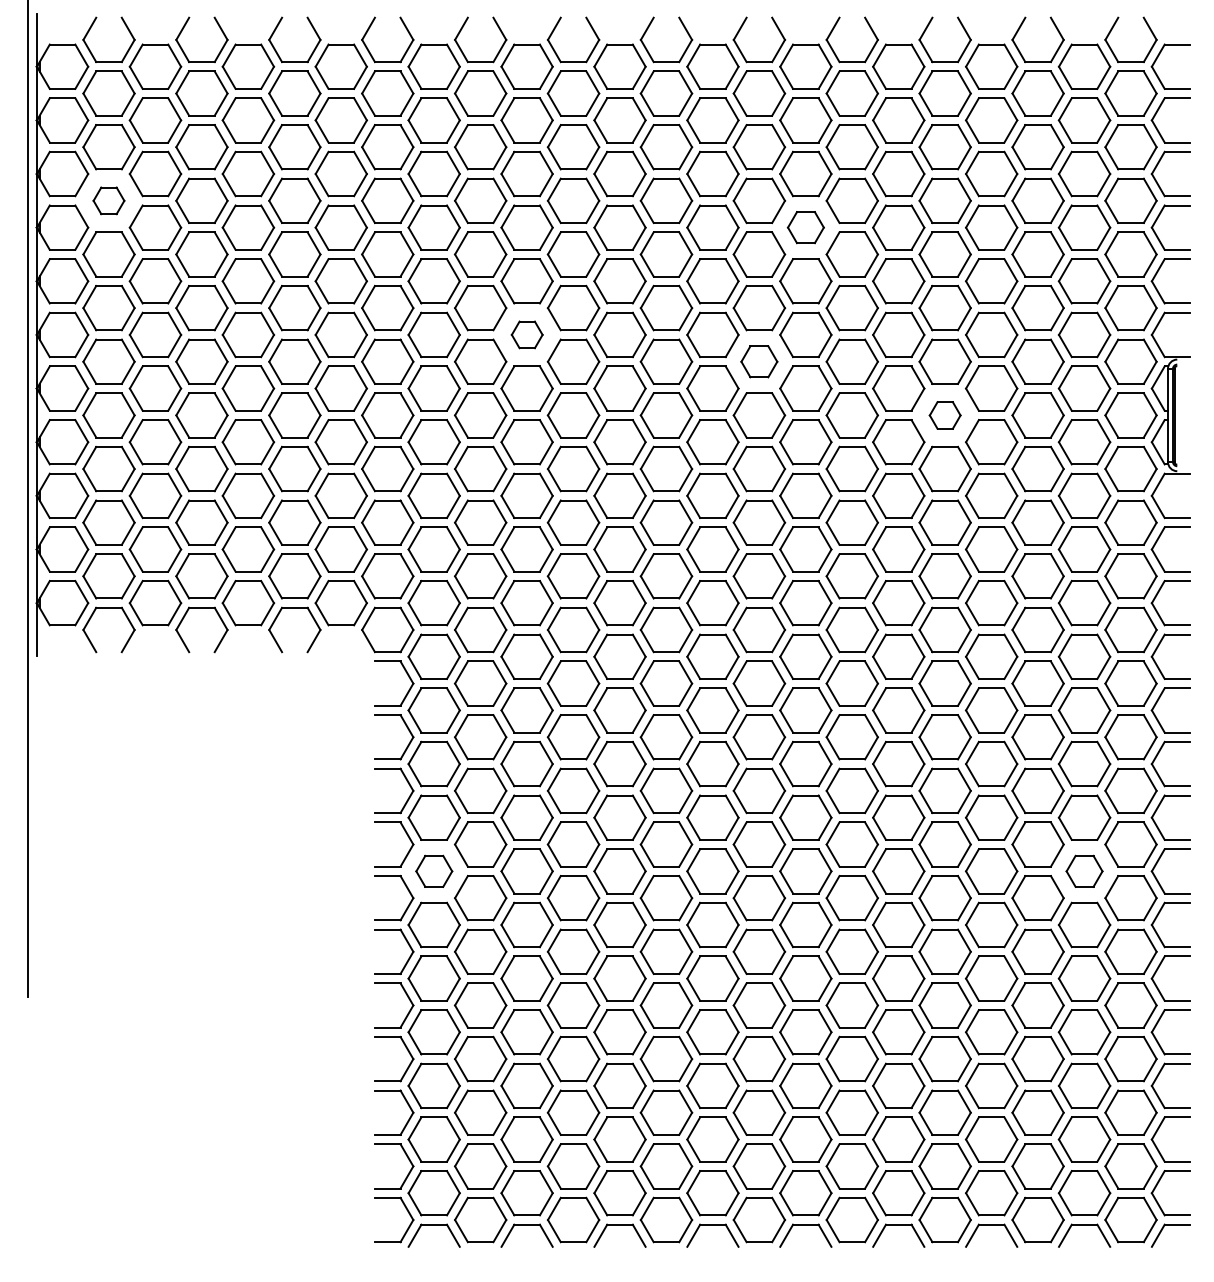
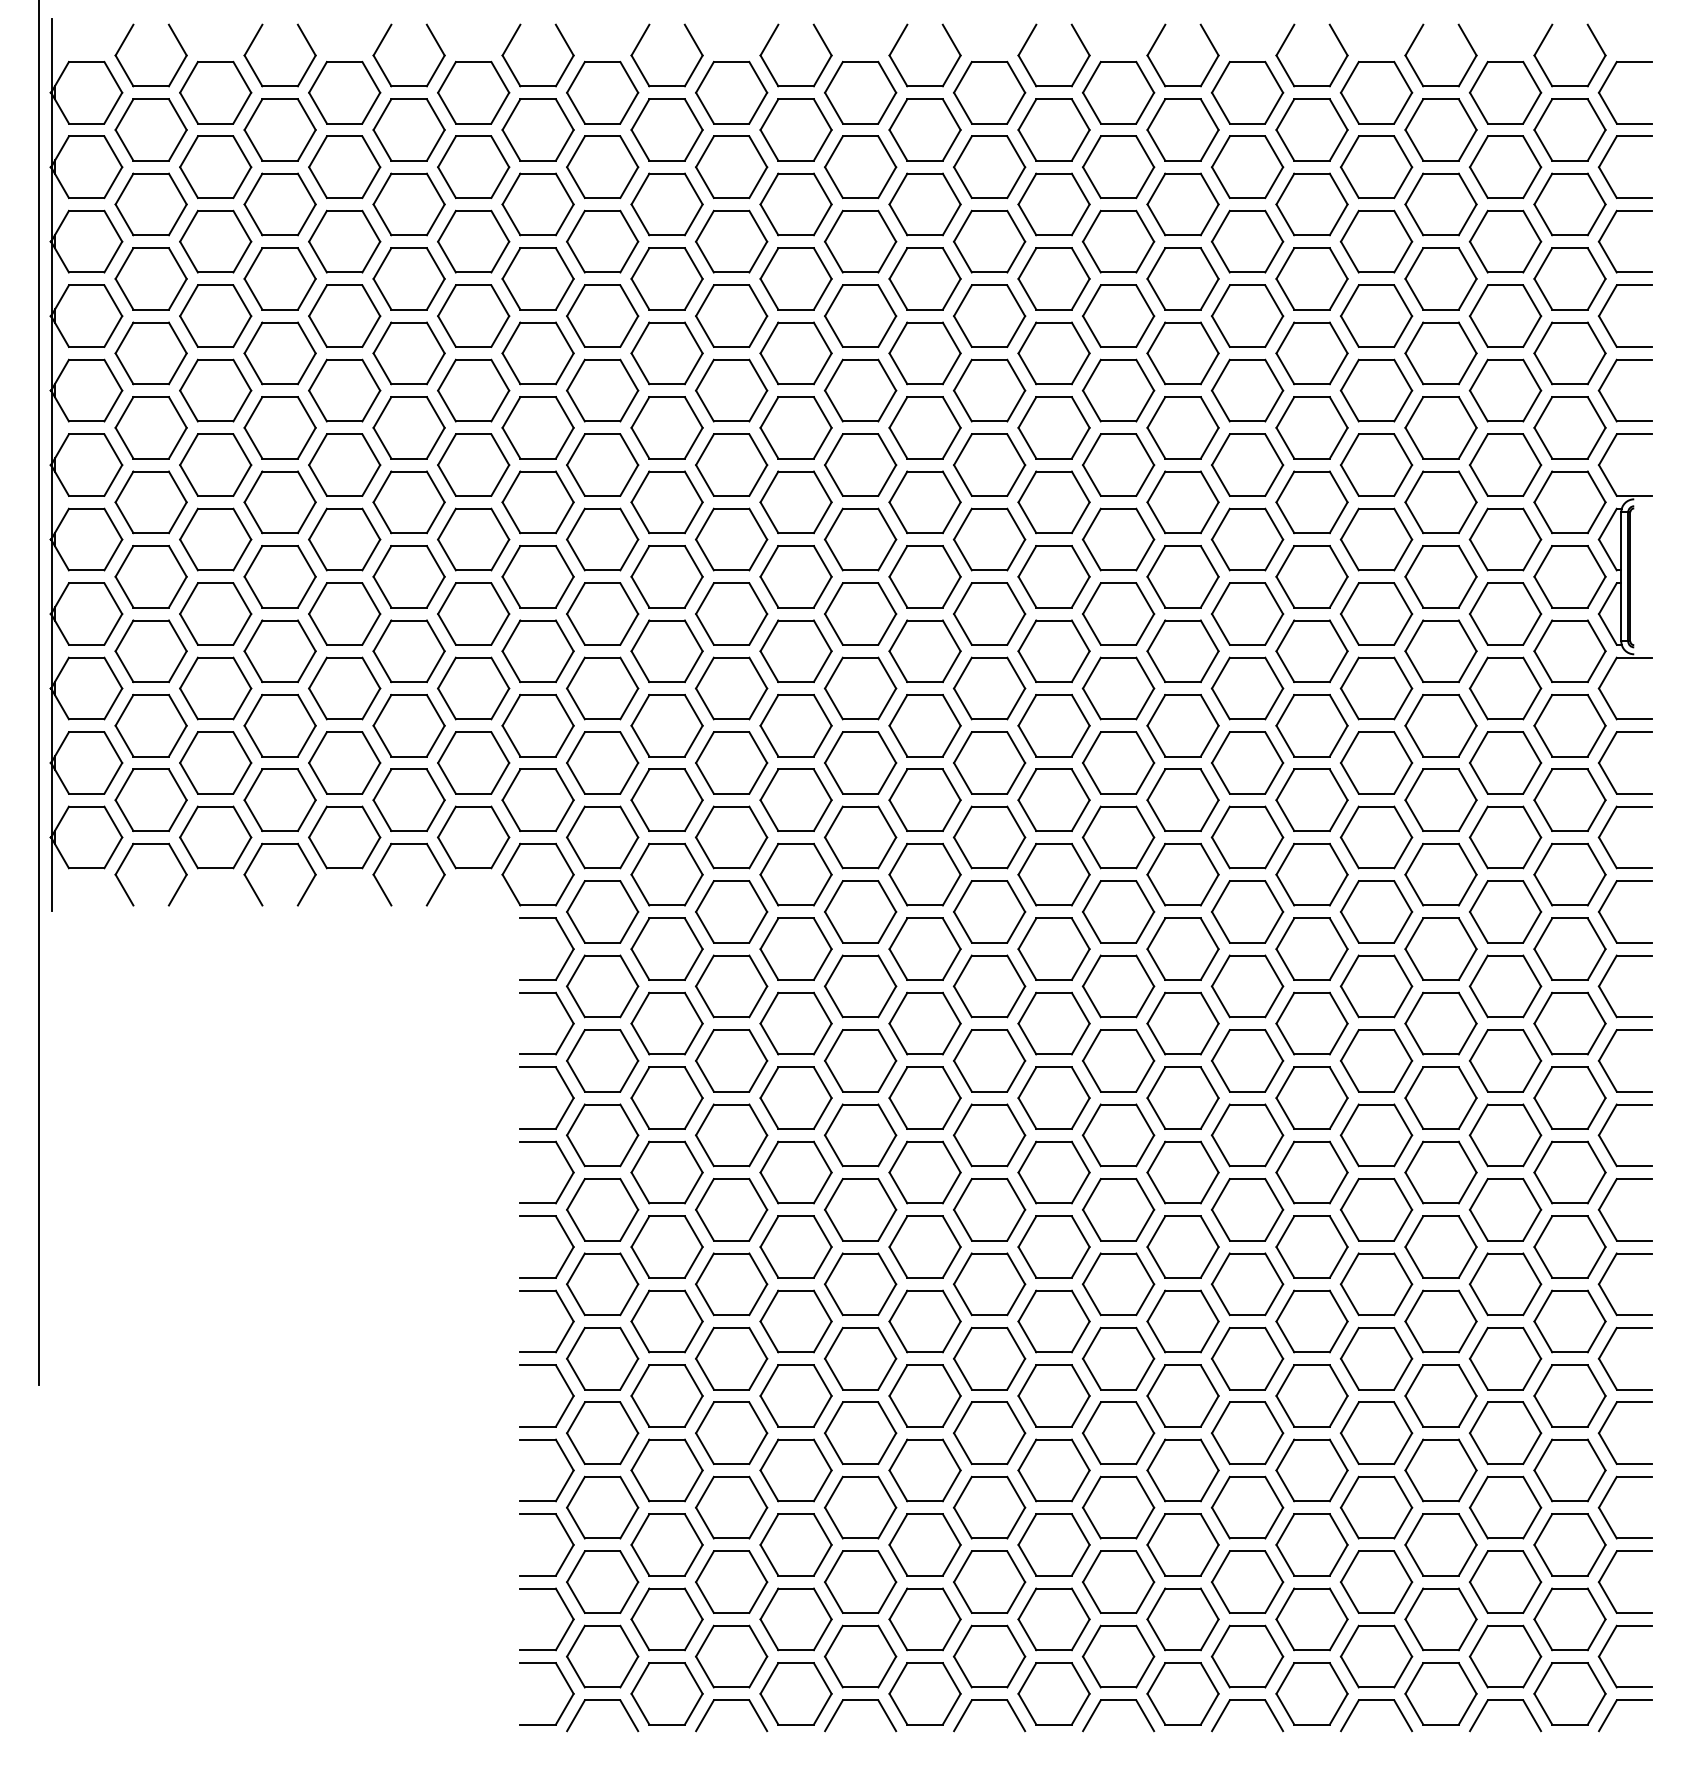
part: (108, 200) -> (150, 278), size x1.67
part: (805, 227) -> (1118, 315), size x1.43
part: (527, 334) -> (731, 464), size x1.67
part: (758, 361) -> (1053, 502), size x1.43
part: (944, 415) -> (1311, 576), size x1.67
part: (434, 871) -> (602, 1209), size x1.43
part: (1084, 871) -> (1505, 1209), size x1.43

